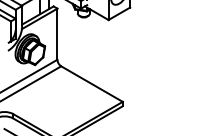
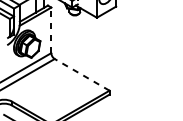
line: (57, 34) -> (51, 30), solid -> dashed
line: (92, 84) -> (82, 75), solid -> dashed

